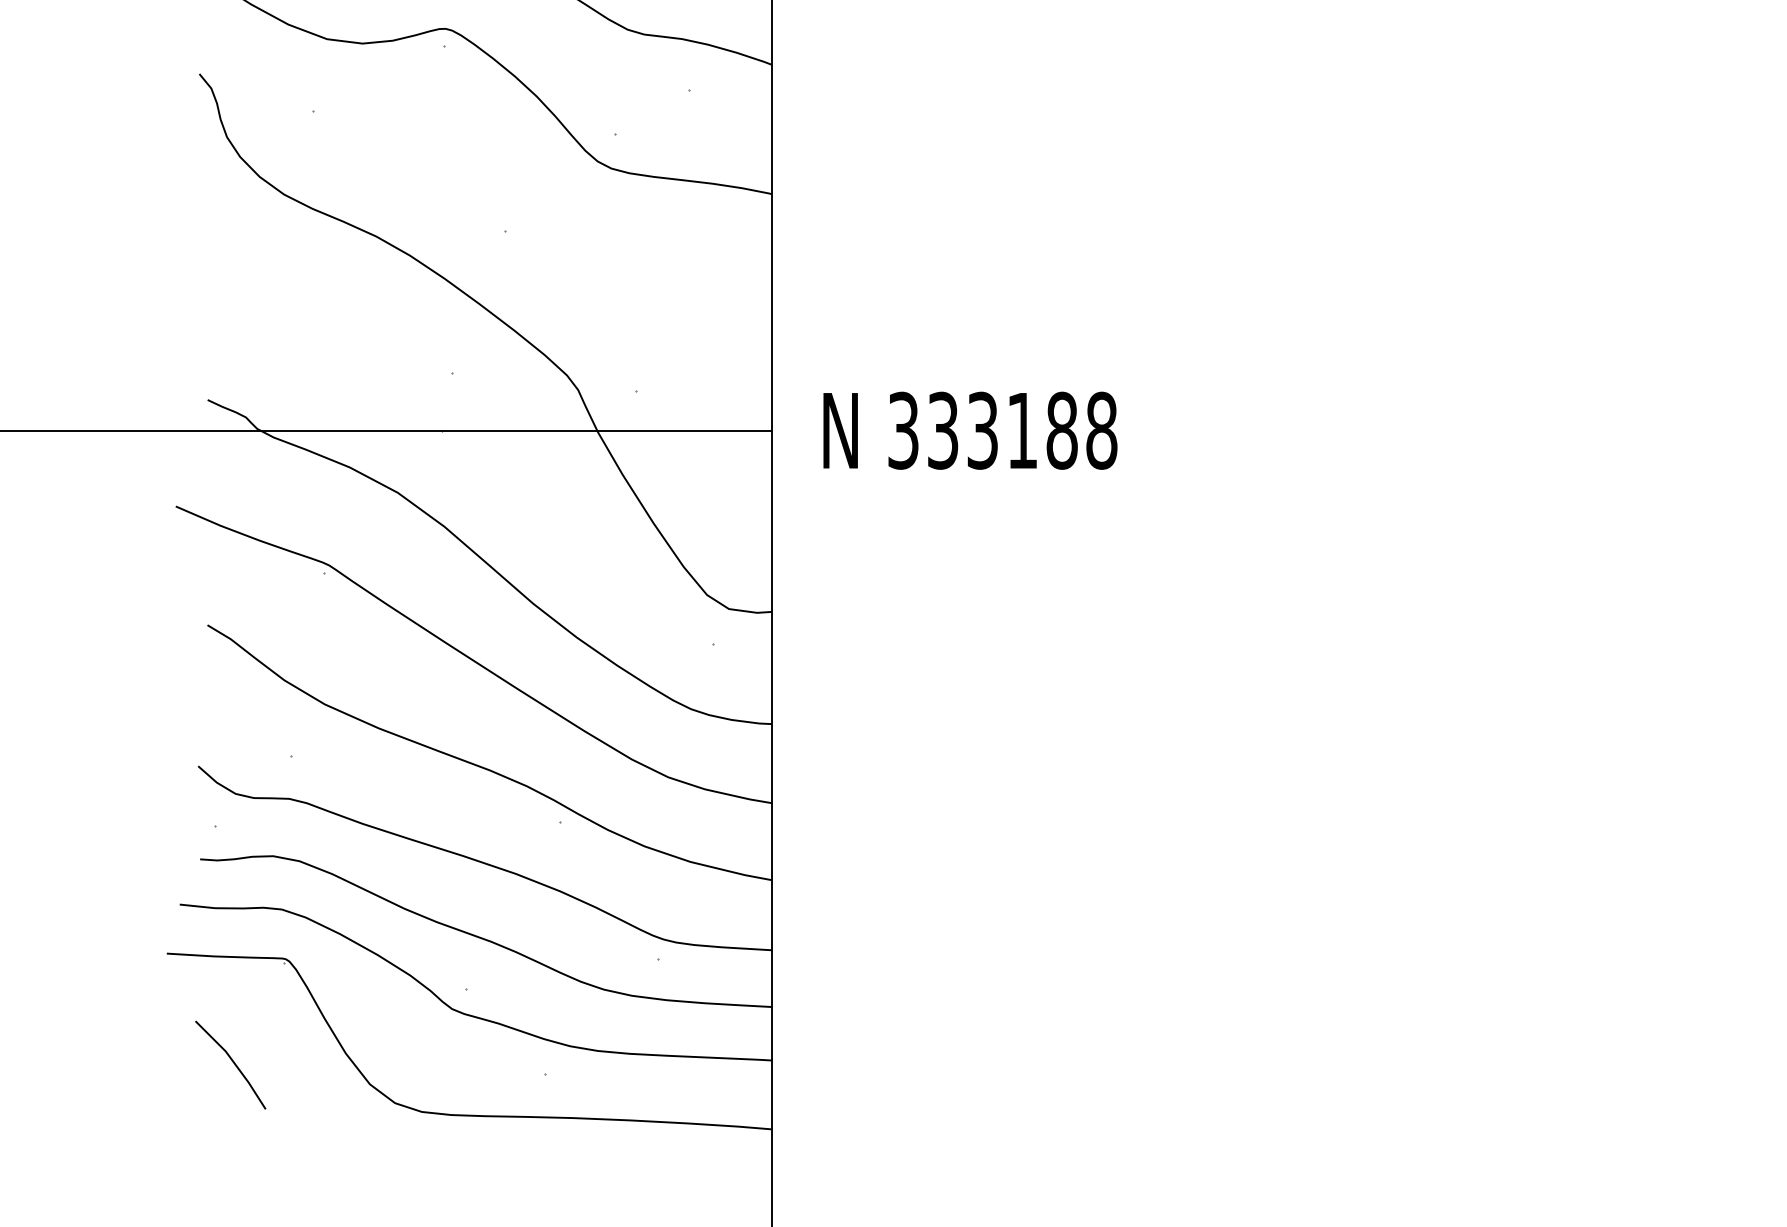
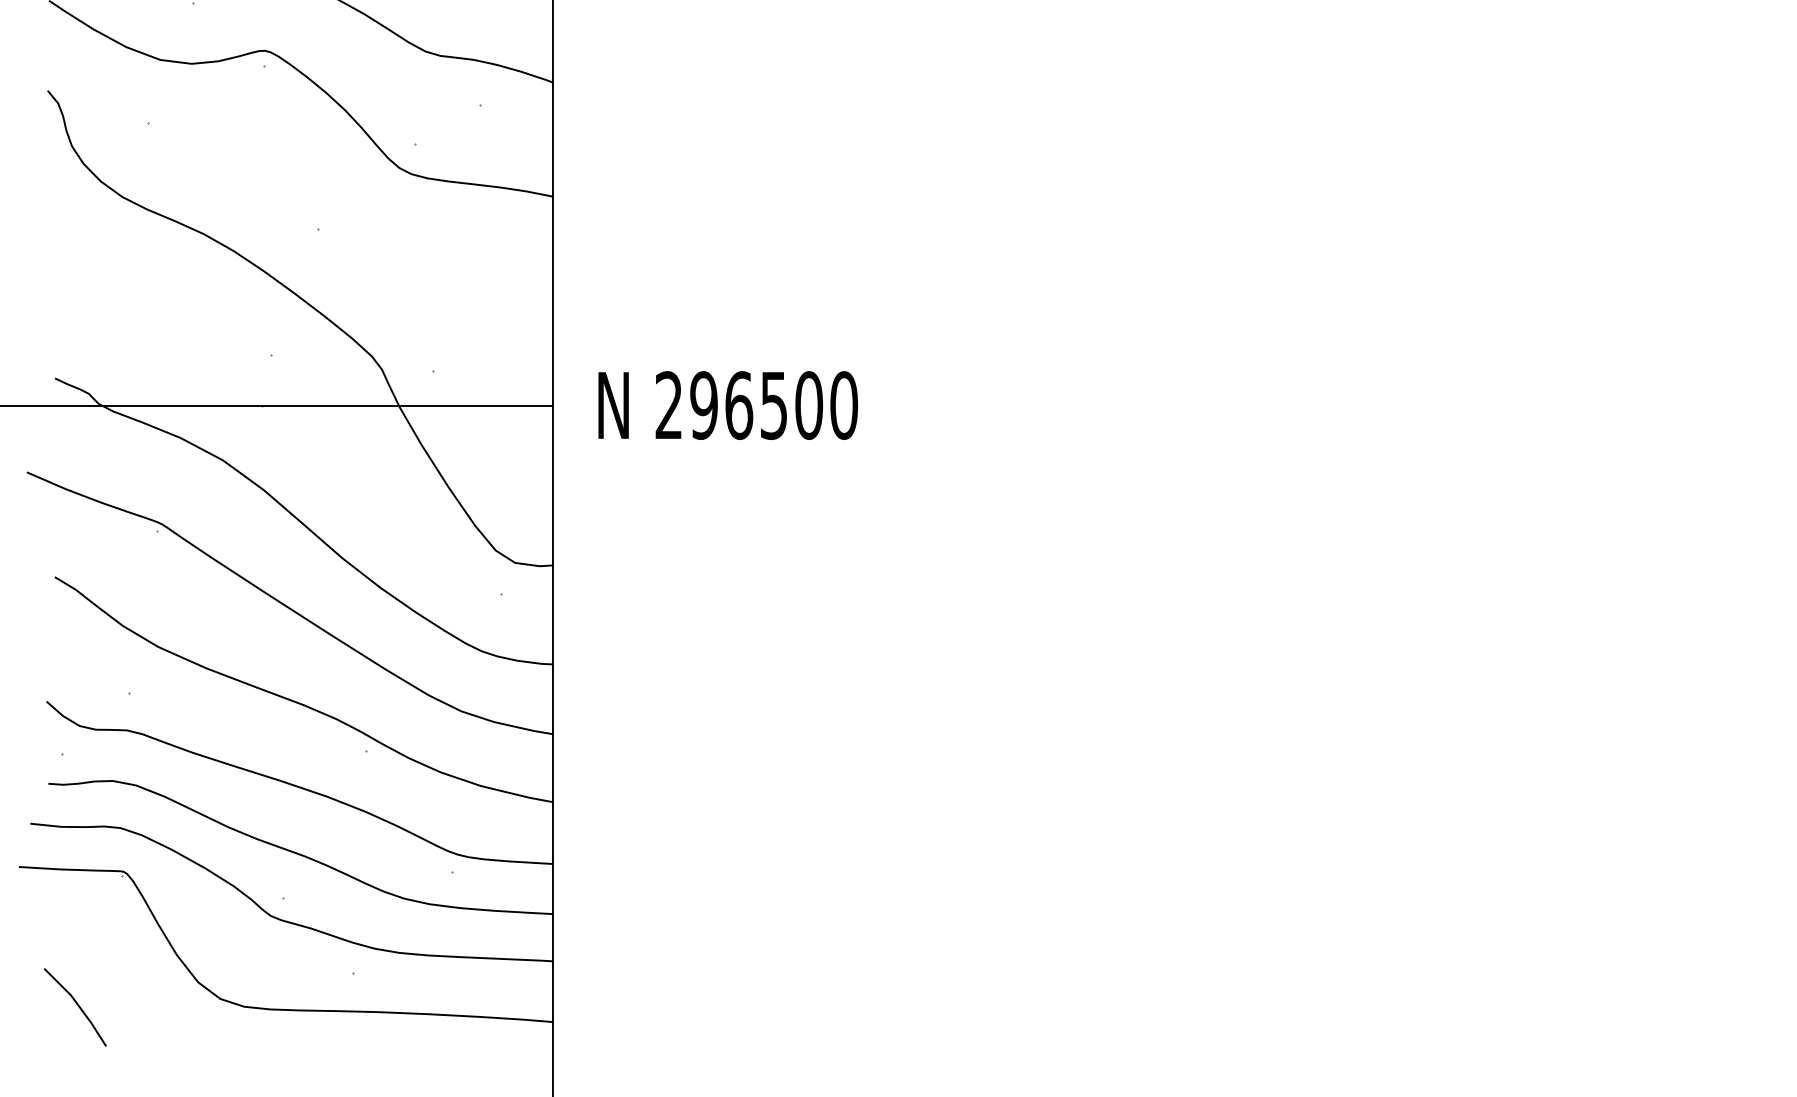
text: (1002, 430) -> (756, 405), 333188 -> 296500
line: (232, 1061) -> (76, 1004), moved

